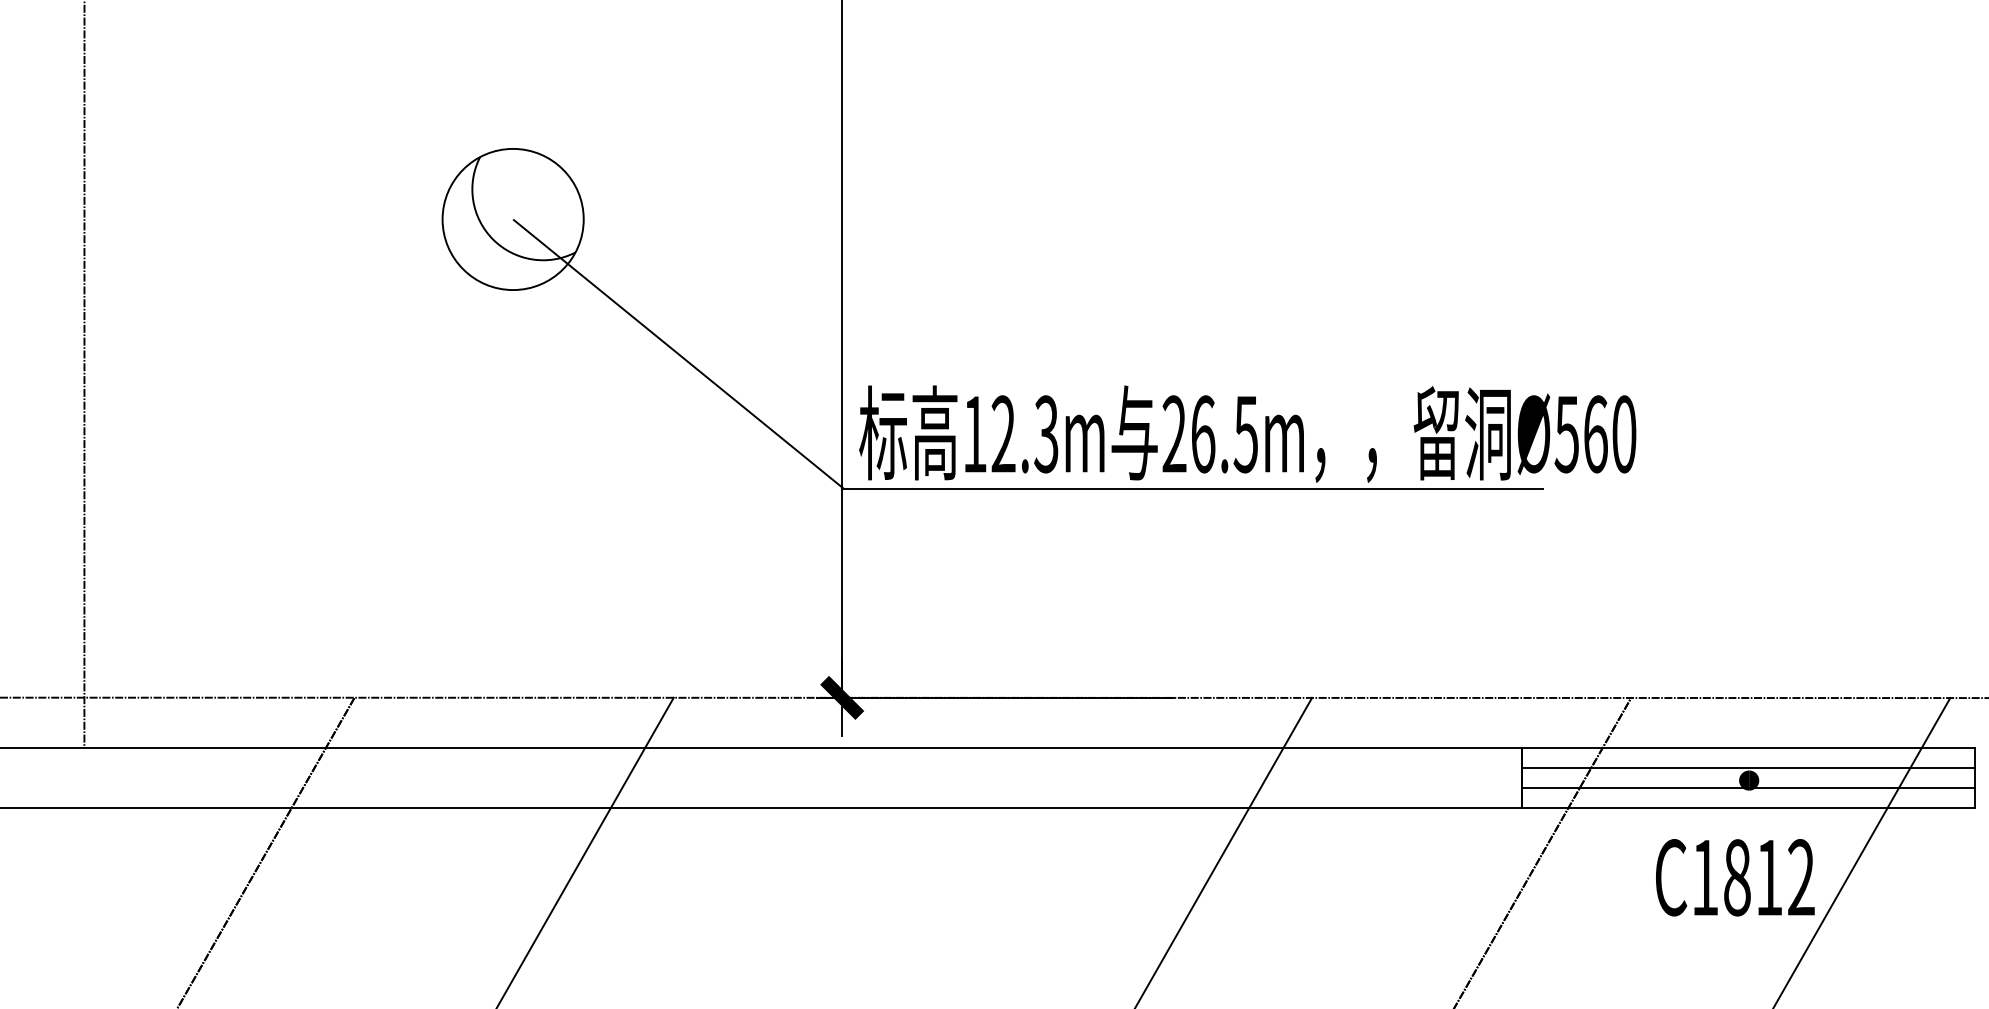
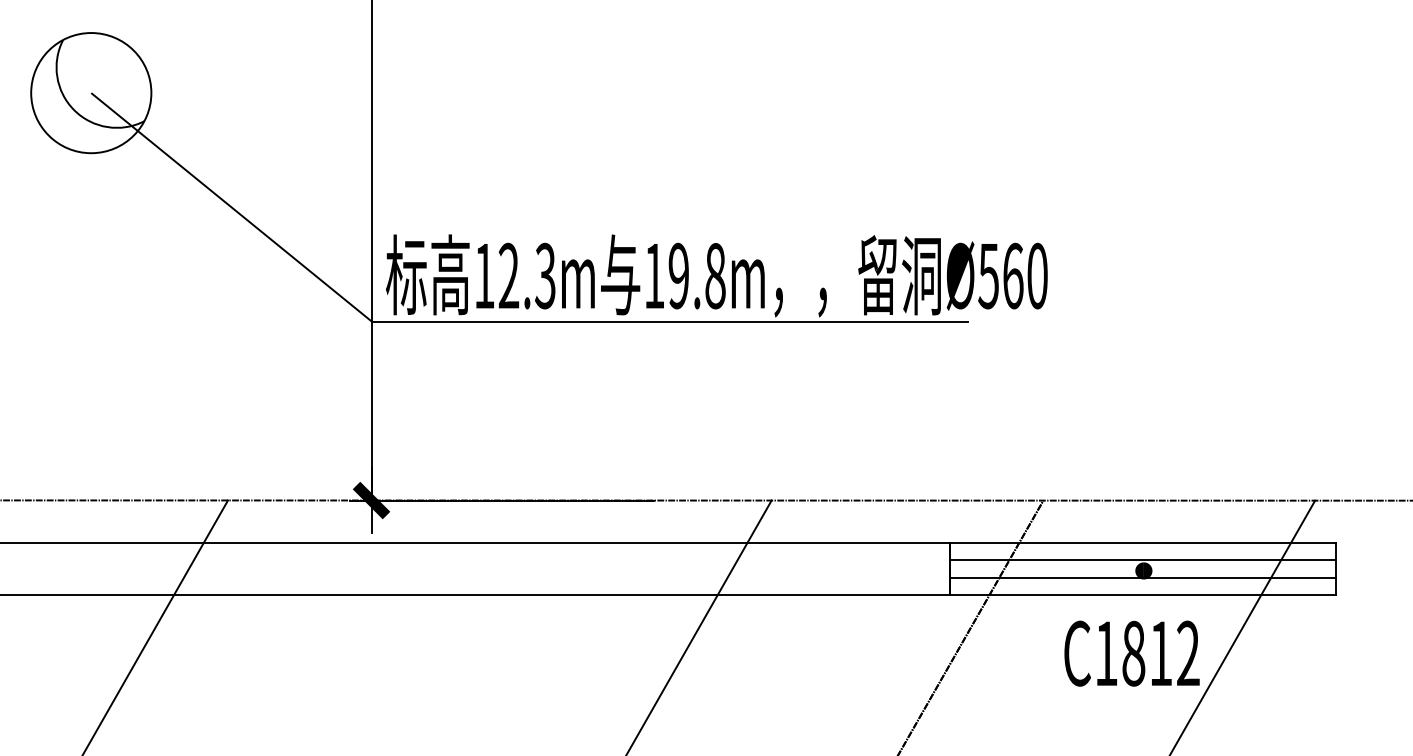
text: (1210, 434) -> (685, 276), 26.5m -> 19.8m

